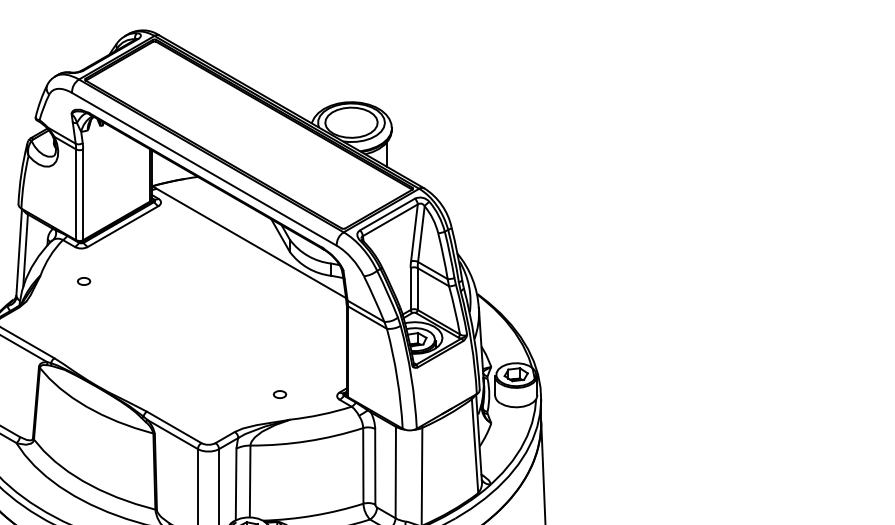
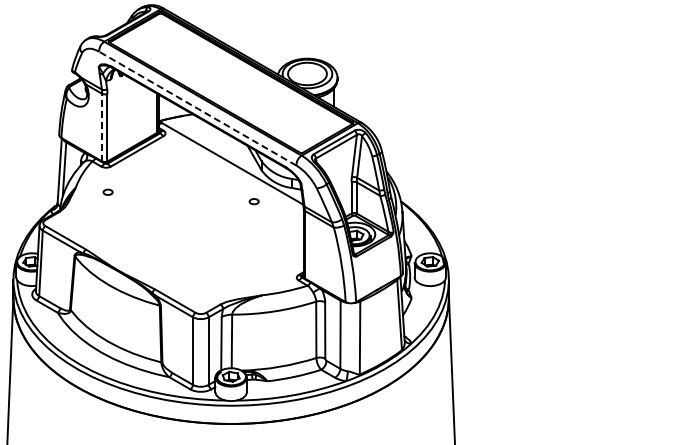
line: (203, 169) -> (197, 108), solid -> dashed
line: (76, 194) -> (102, 127), solid -> dashed
part: (279, 394) -> (253, 201), moved

